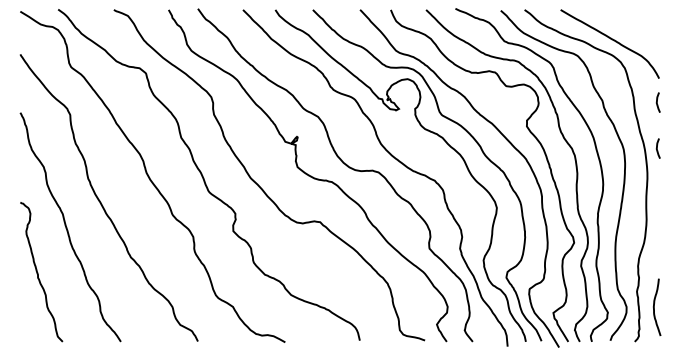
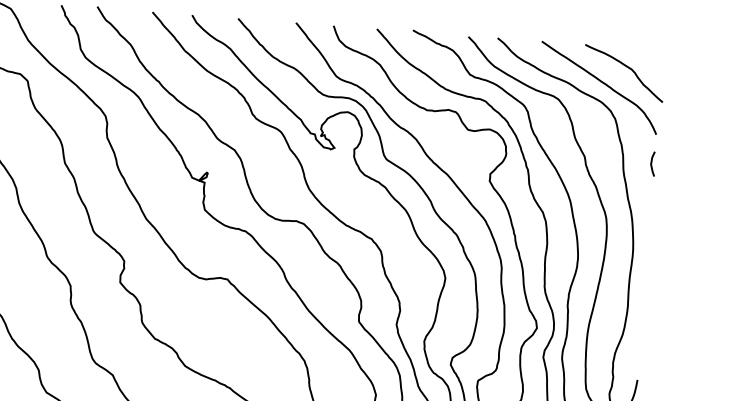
curve: (631, 26) -> (627, 68), added
curve: (657, 148) -> (647, 220), removed

